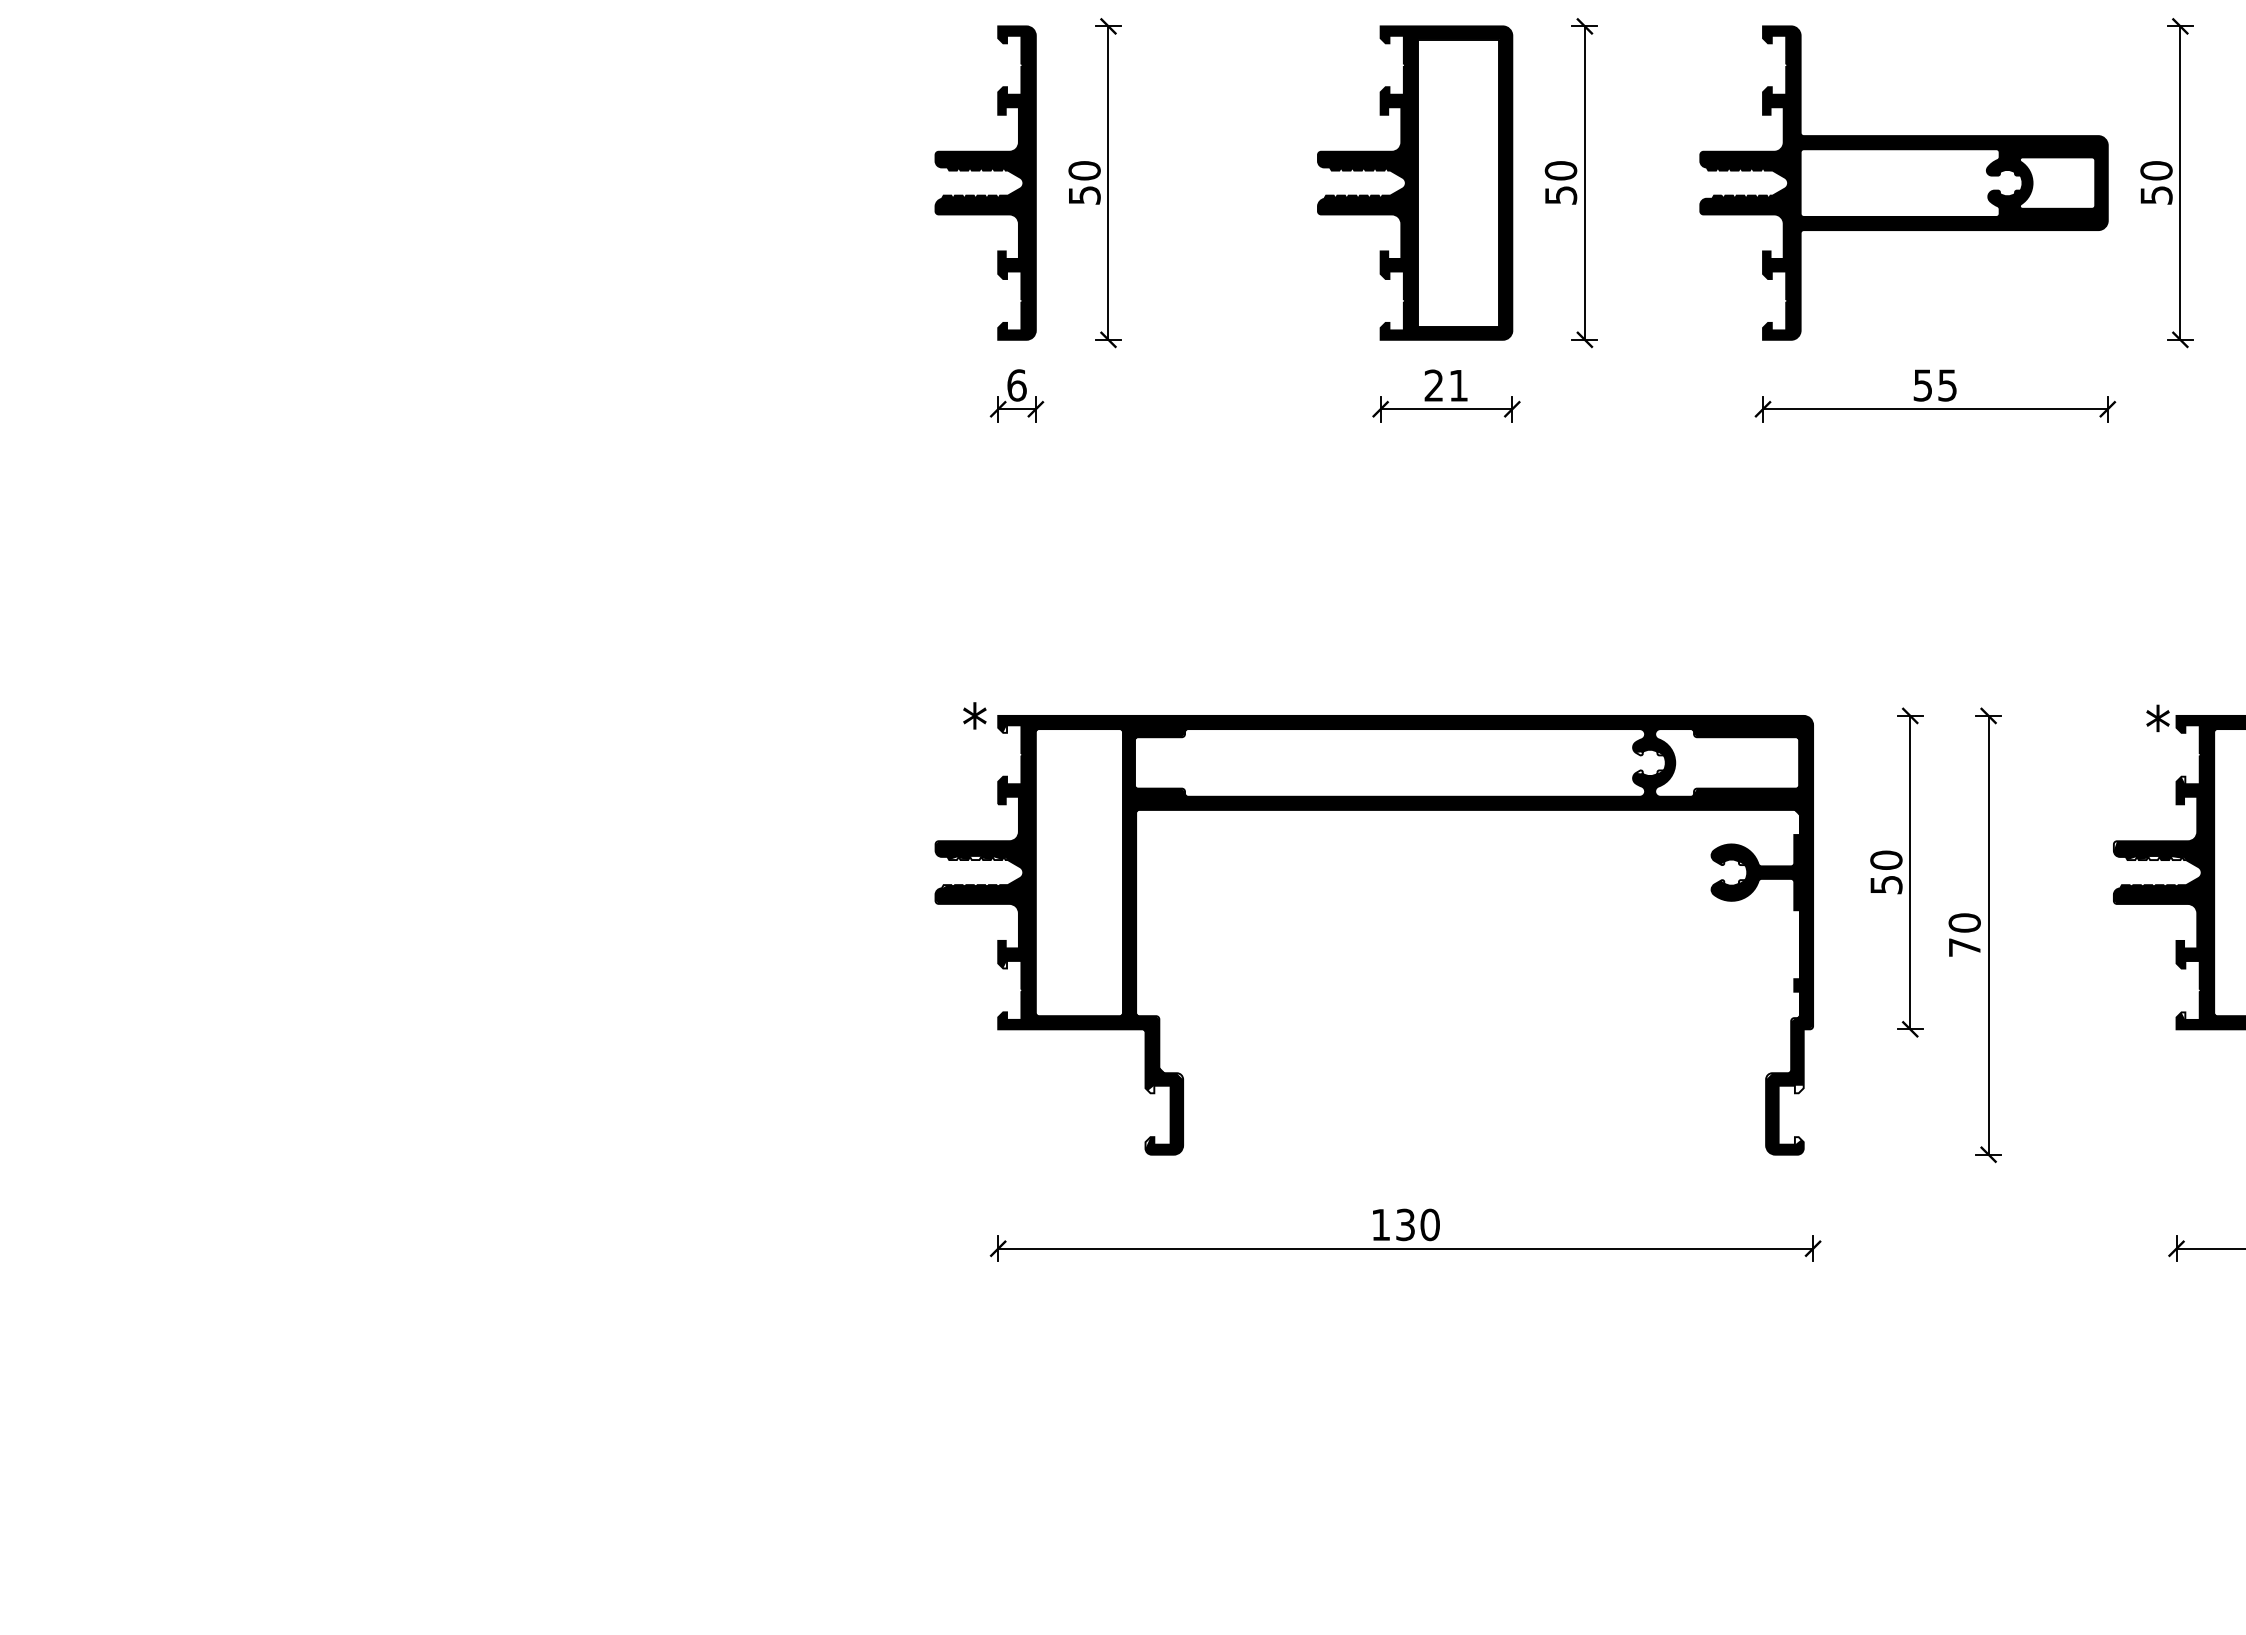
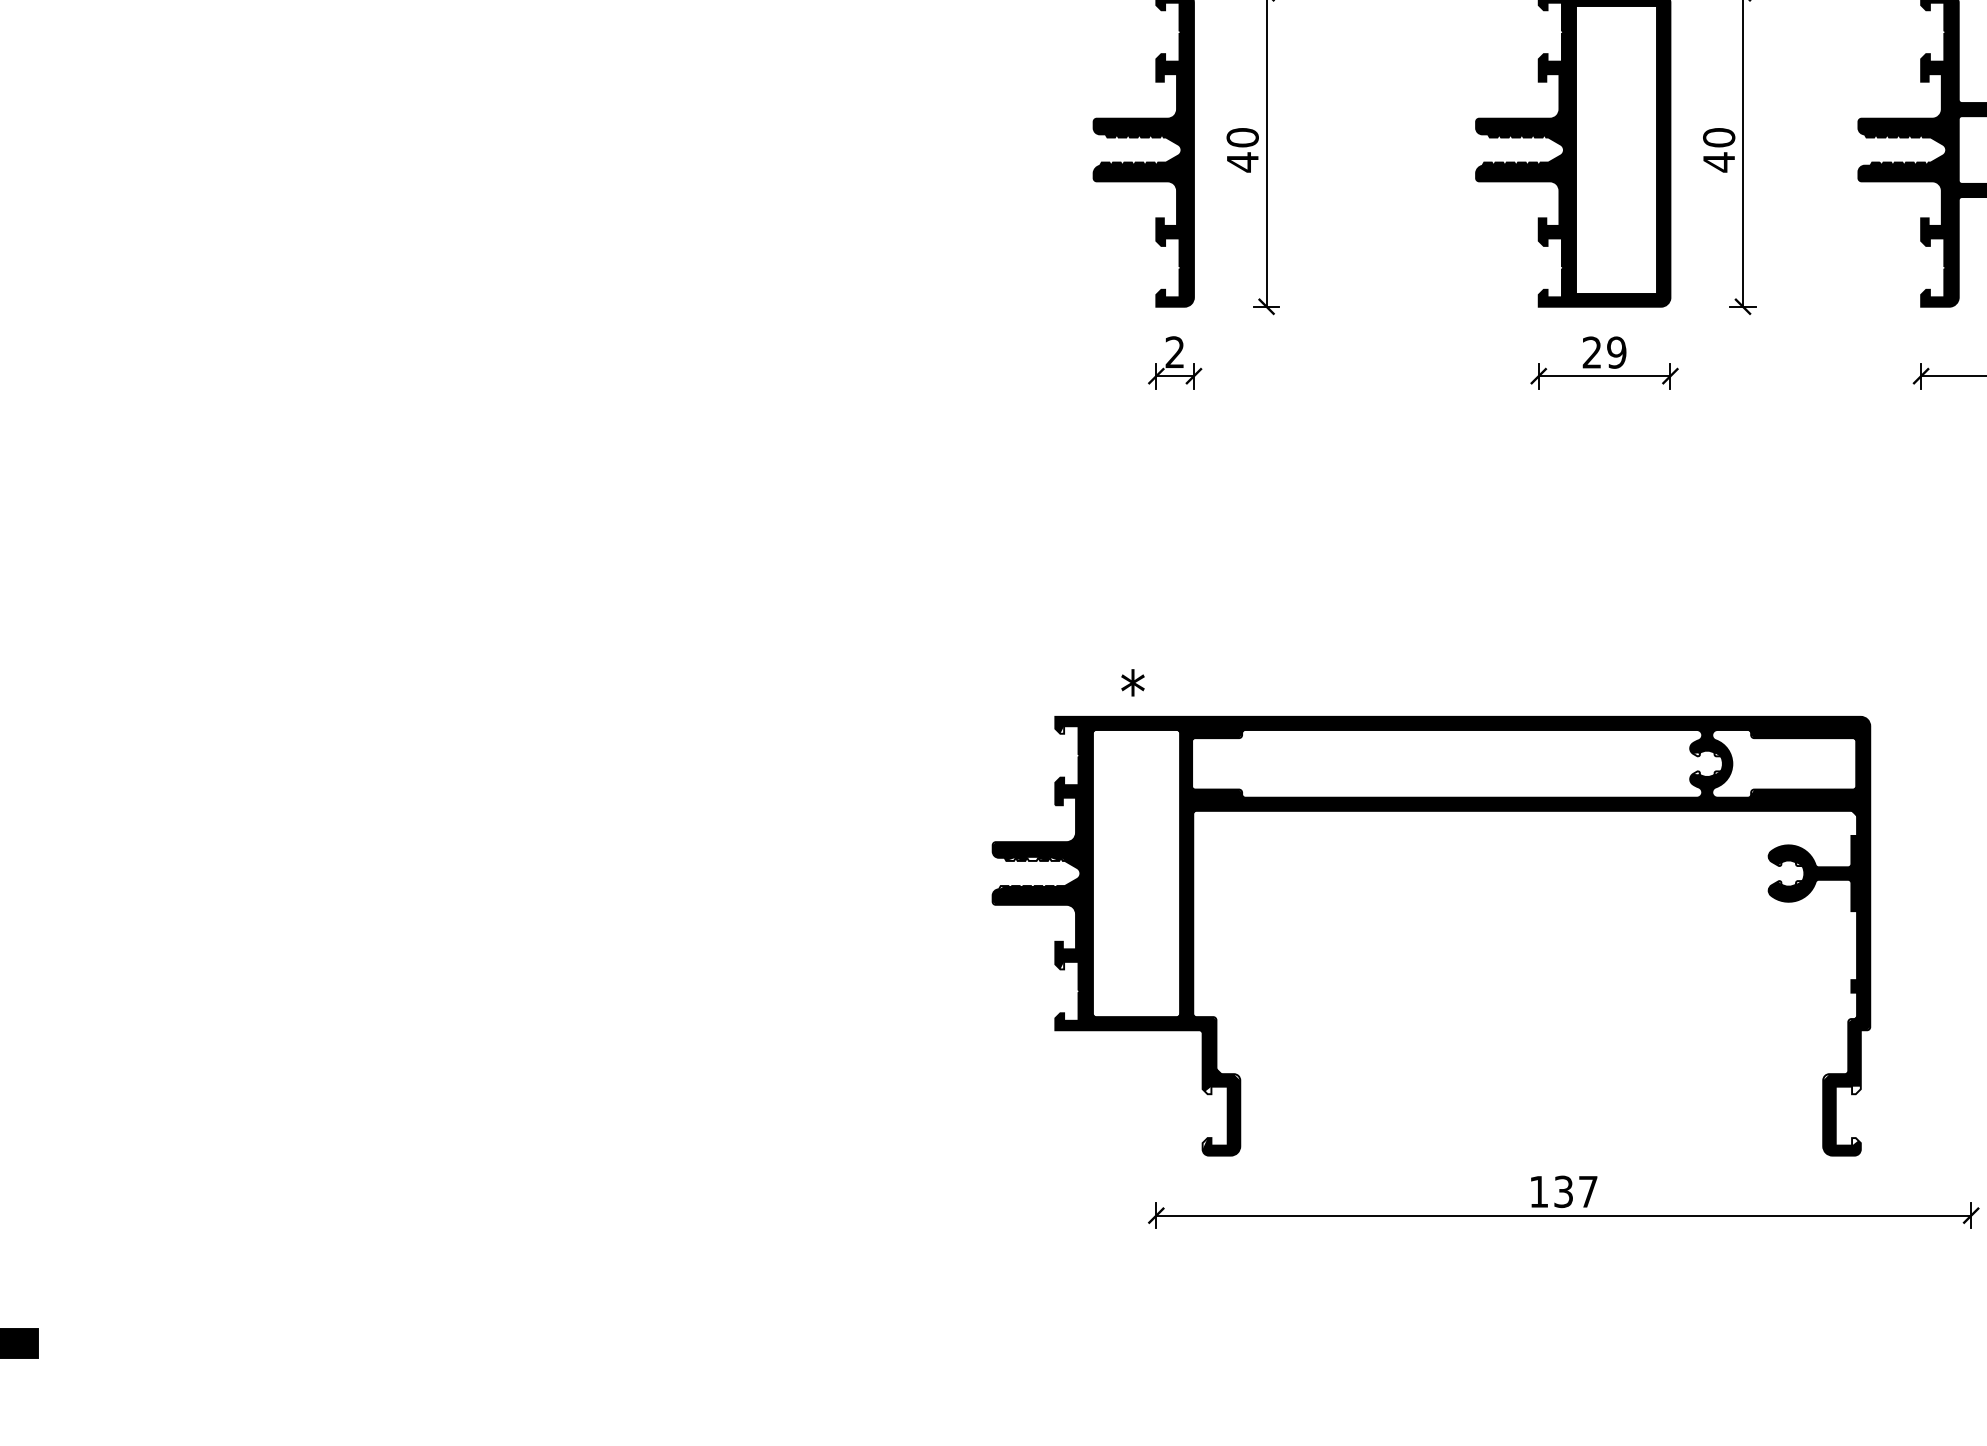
text: (1084, 195) -> (1242, 162), 50 -> 40
text: (1561, 195) -> (1719, 162), 50 -> 40
text: (1016, 385) -> (1174, 352), 6 -> 2
text: (1458, 385) -> (1616, 352), 21 -> 29
part: (1373, 810) -> (1430, 811), moved
text: (1429, 1224) -> (1587, 1191), 130 -> 137

